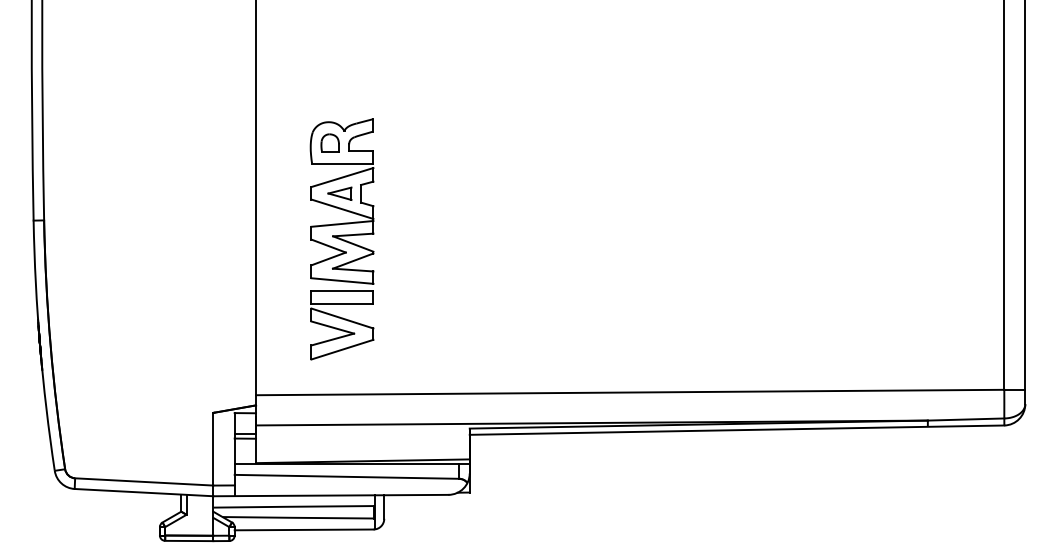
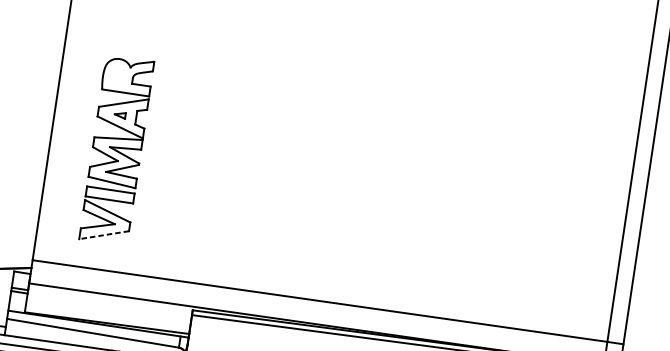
part: (329, 142) -> (117, 74), removed
part: (339, 193) -> (119, 115), size x0.6
line: (341, 349) -> (103, 234), solid -> dashed

